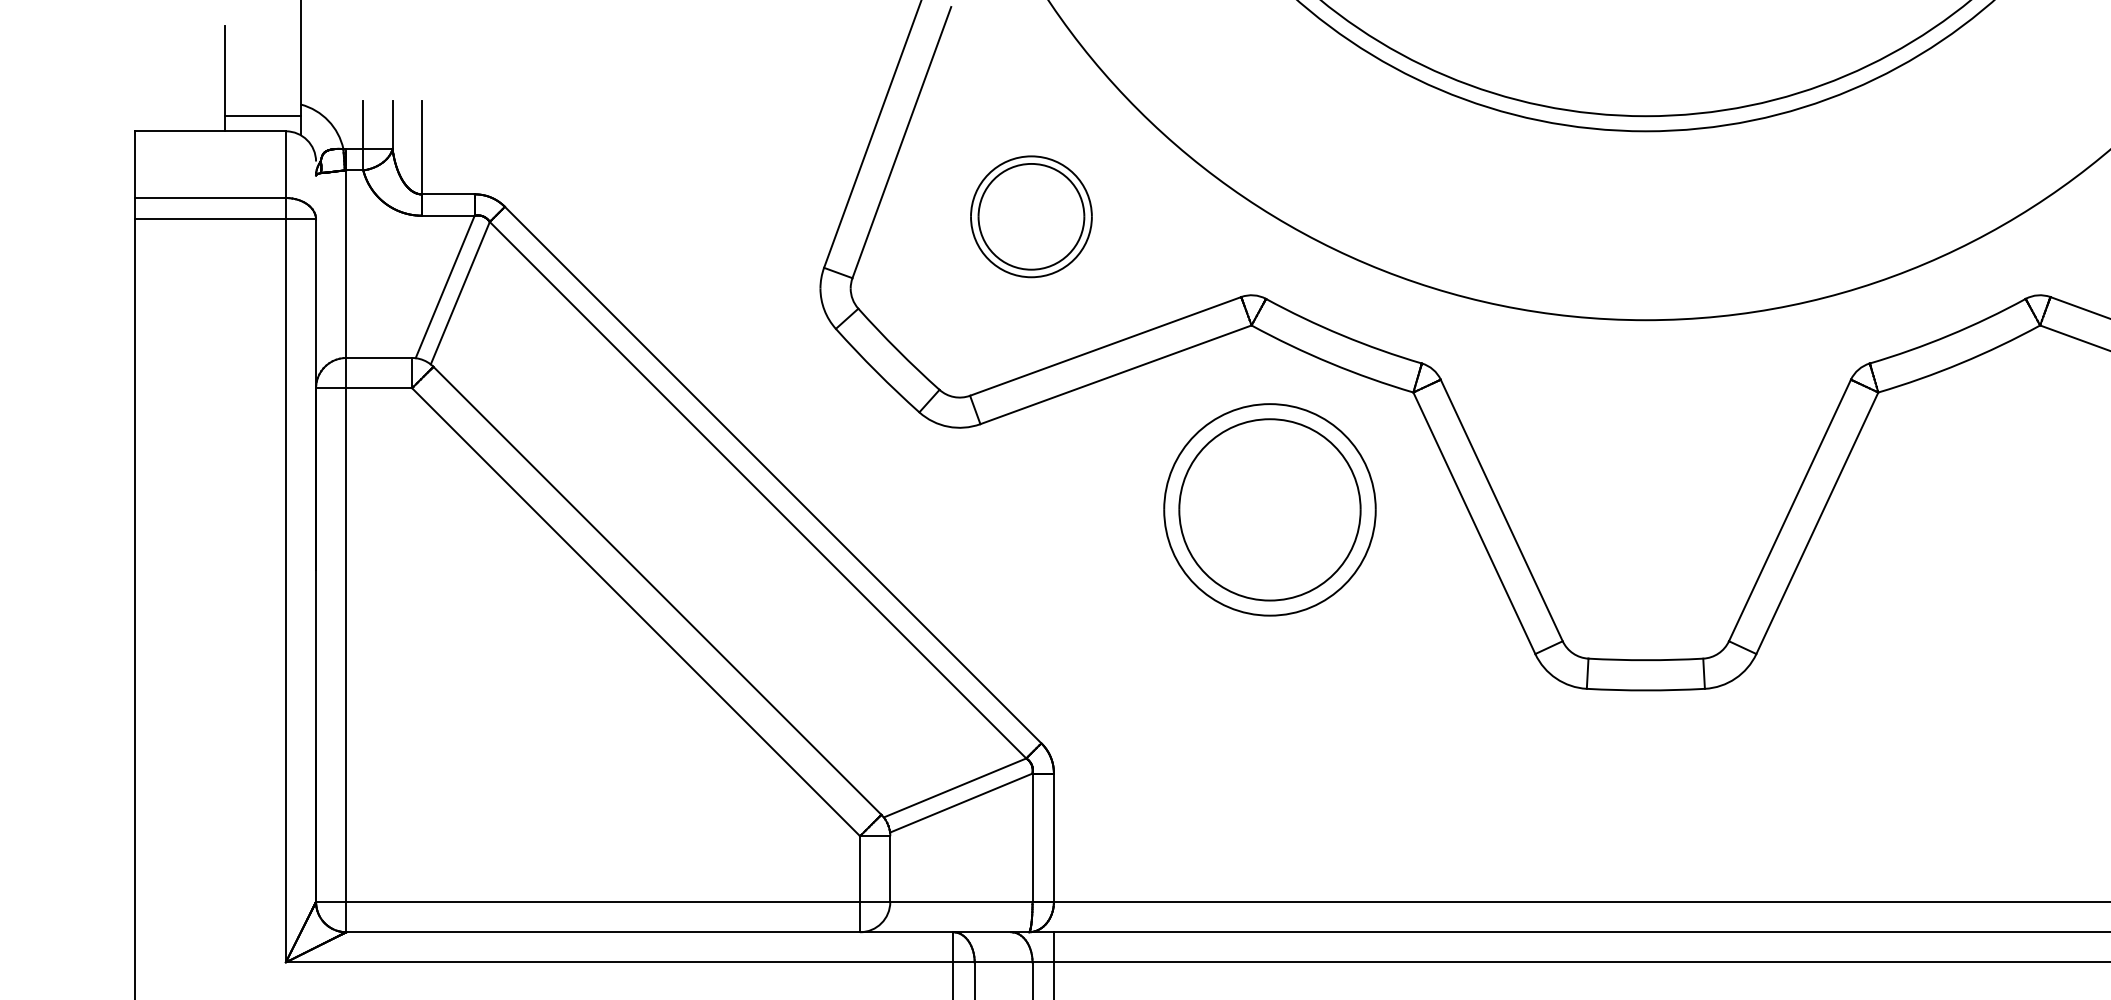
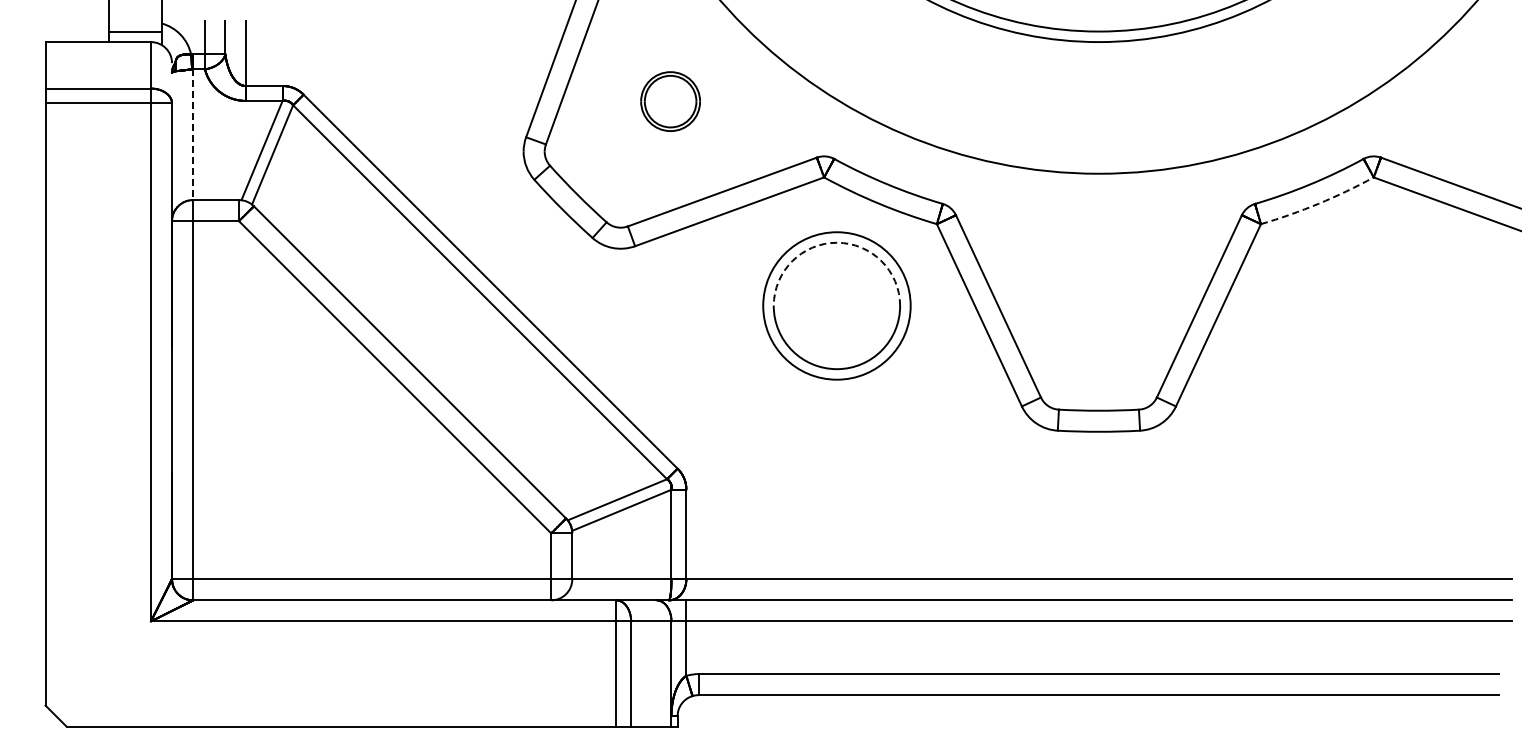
part: (1031, 216) -> (670, 101), size x0.7
line: (346, 265) -> (193, 135), solid -> dashed
arc: (1960, 362) -> (1318, 203), solid -> dashed
arc: (1269, 418) -> (836, 242), solid -> dashed

